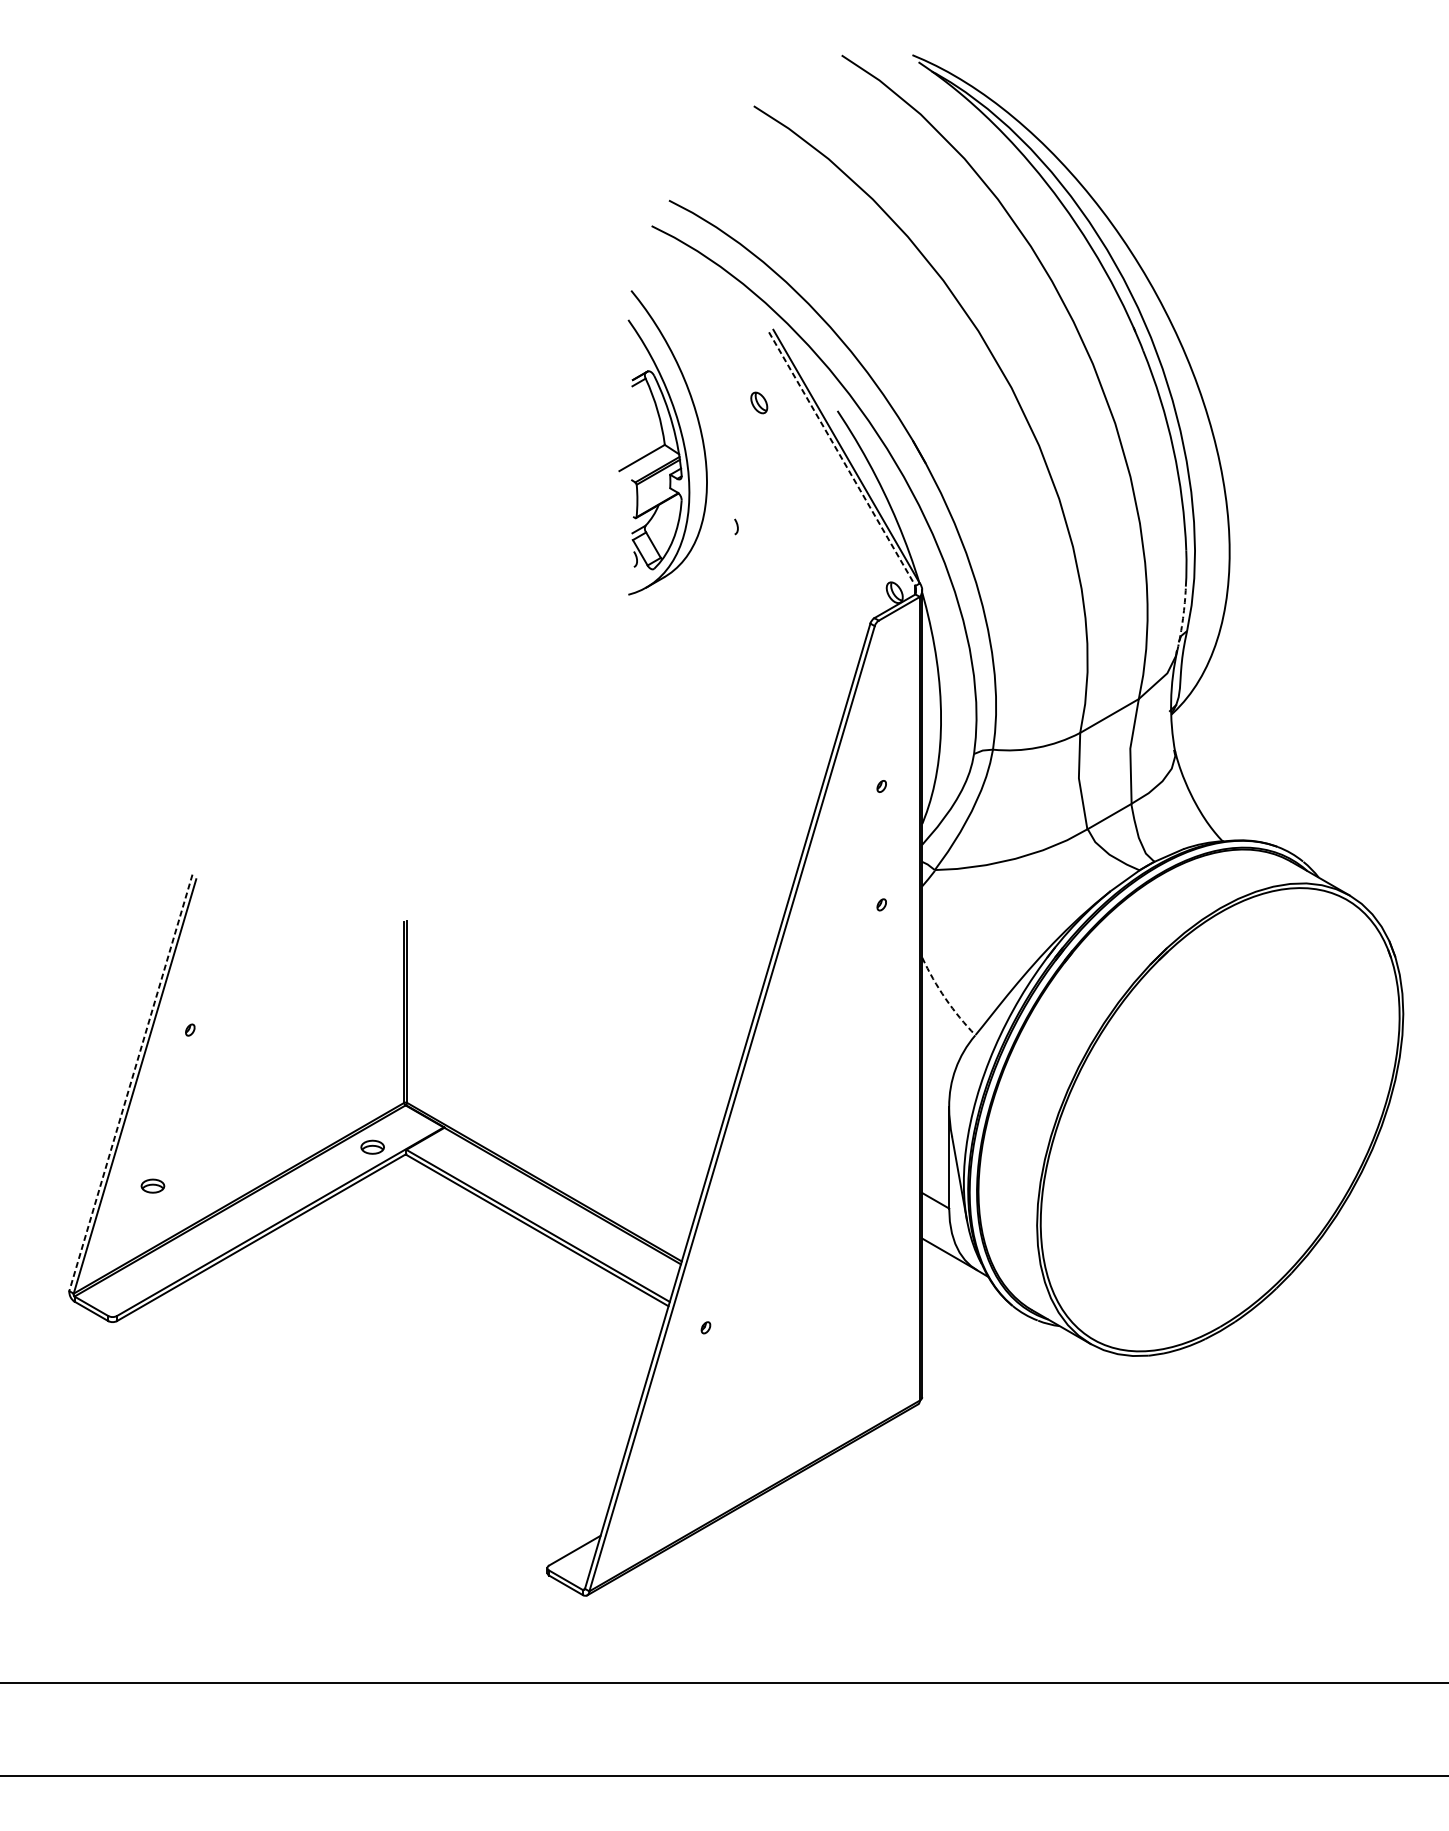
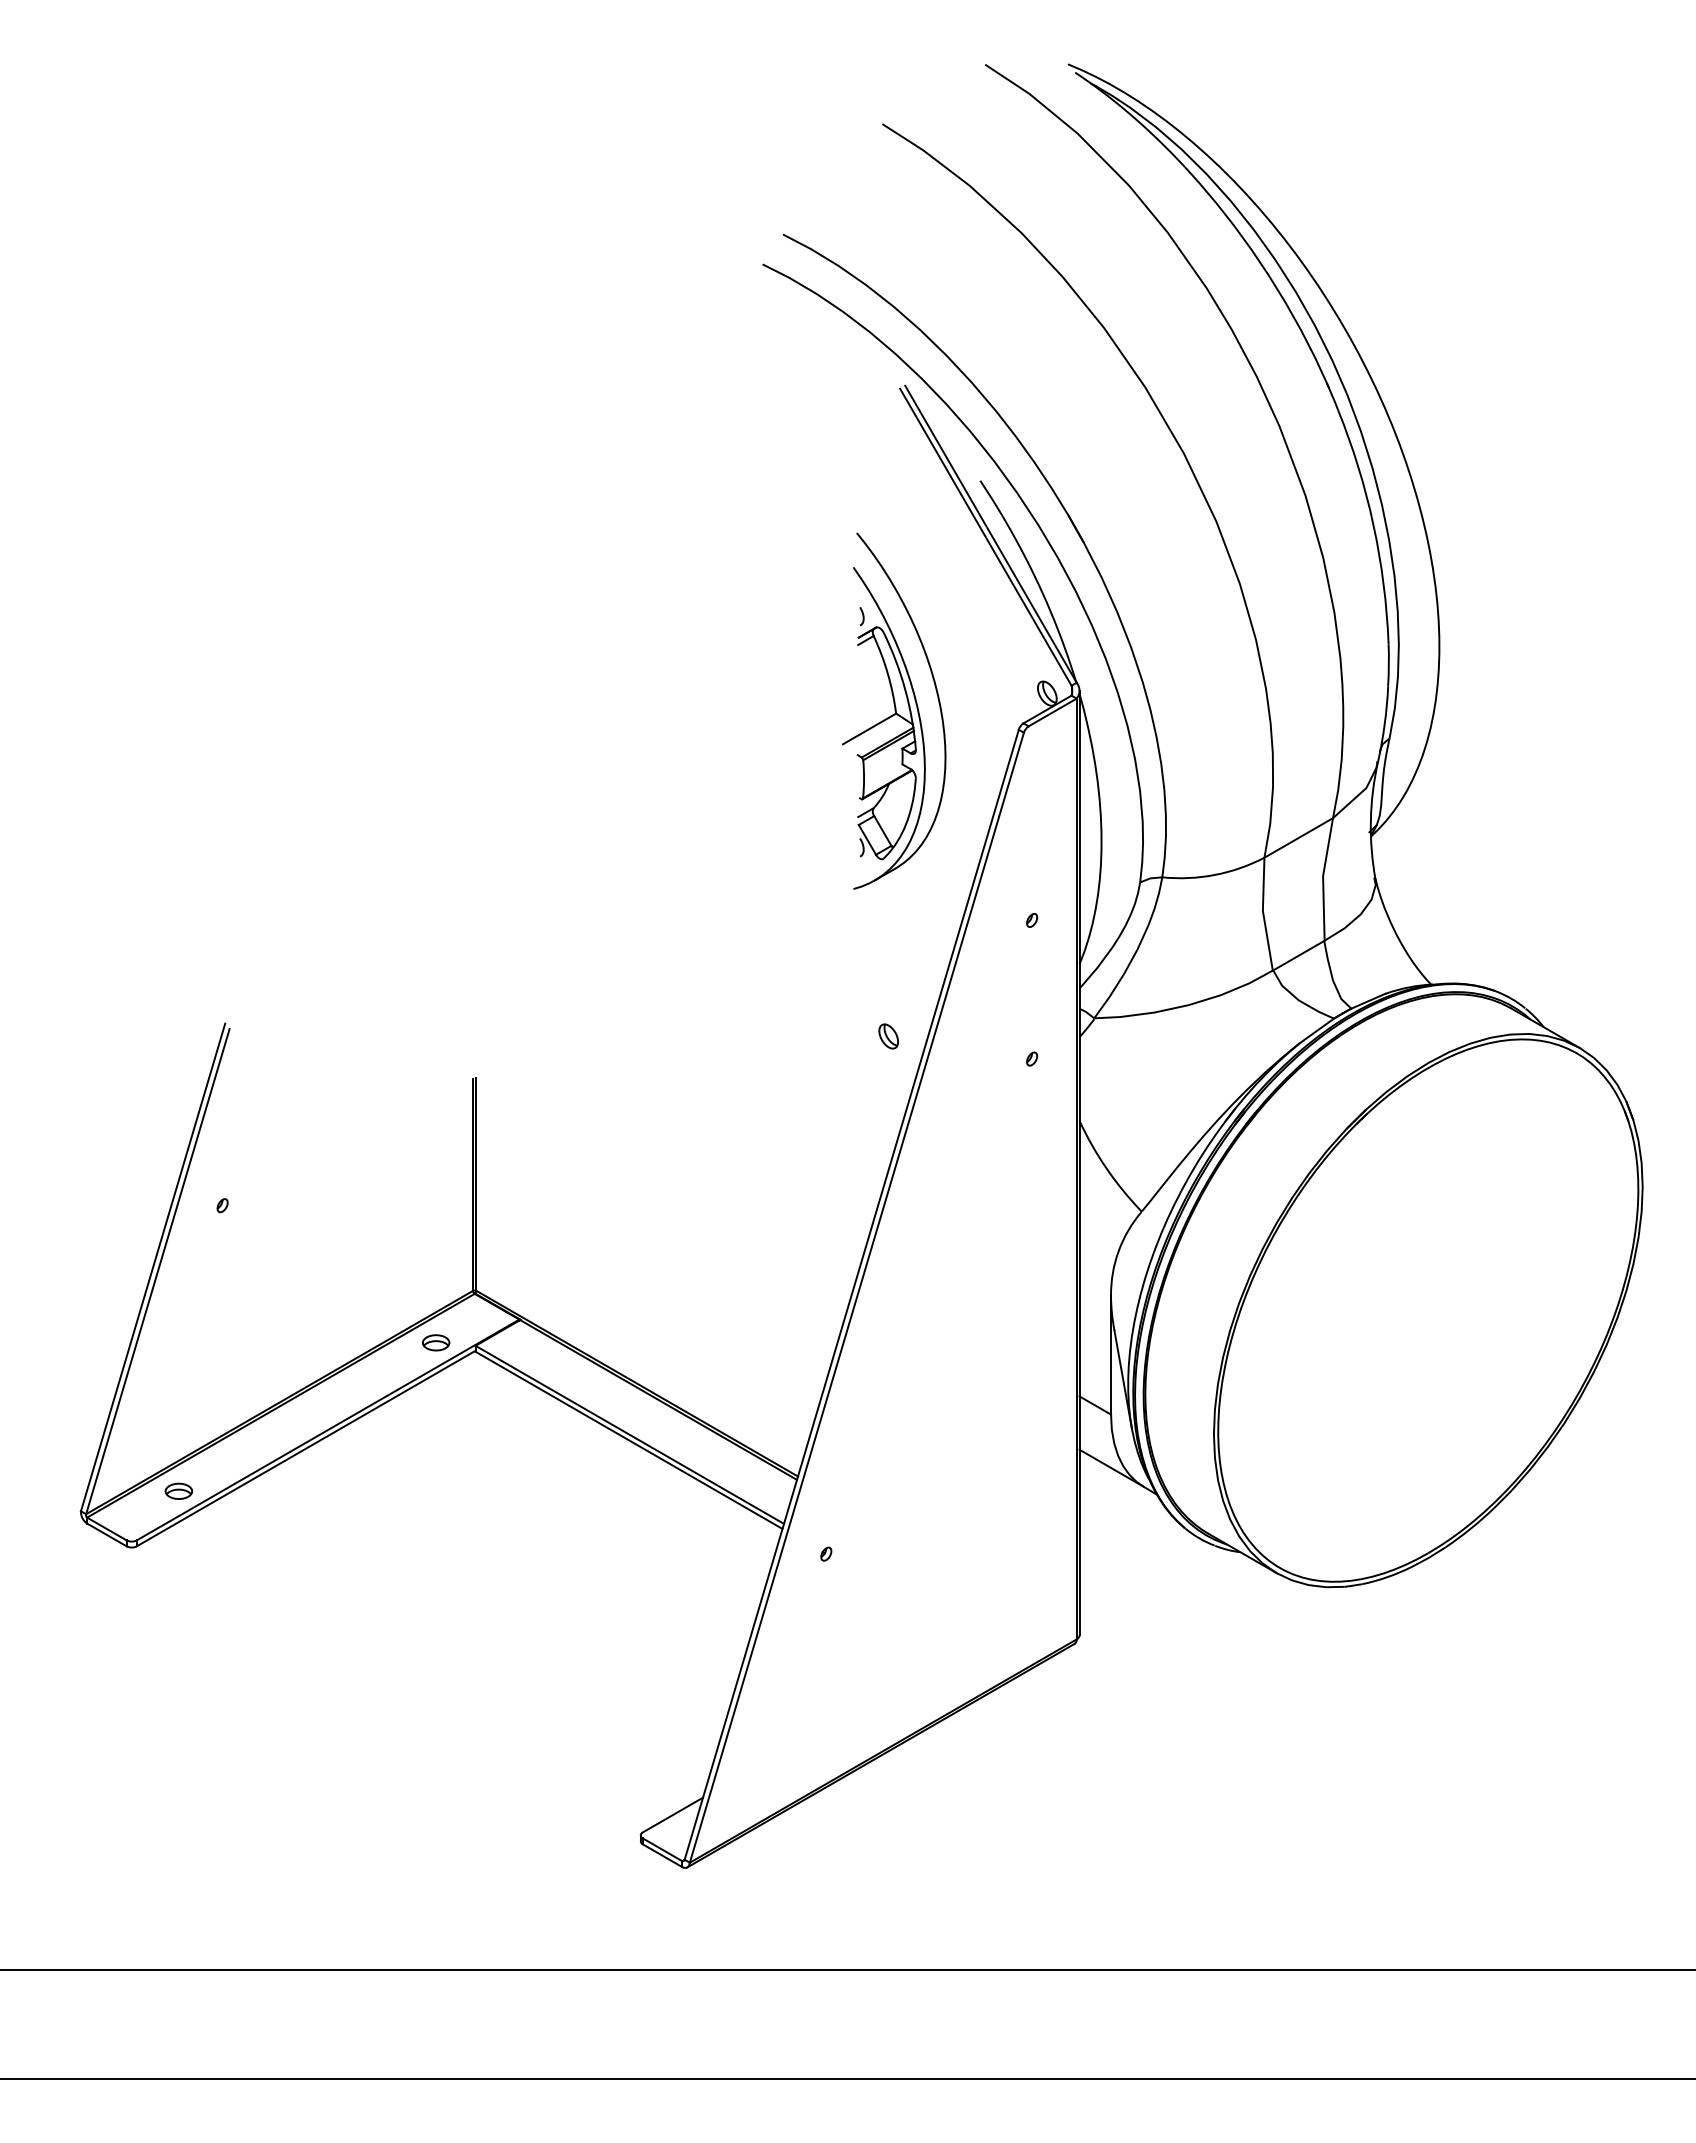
part: (759, 402) -> (888, 1036), moved
part: (663, 442) -> (894, 710), moved
line: (842, 459) -> (986, 537), dashed -> solid
arc: (1182, 619) -> (1384, 724), dashed -> solid
arc: (945, 998) -> (1106, 1168), dashed -> solid
line: (130, 1082) -> (152, 1267), dashed -> solid
part: (152, 1185) -> (178, 1490), moved

